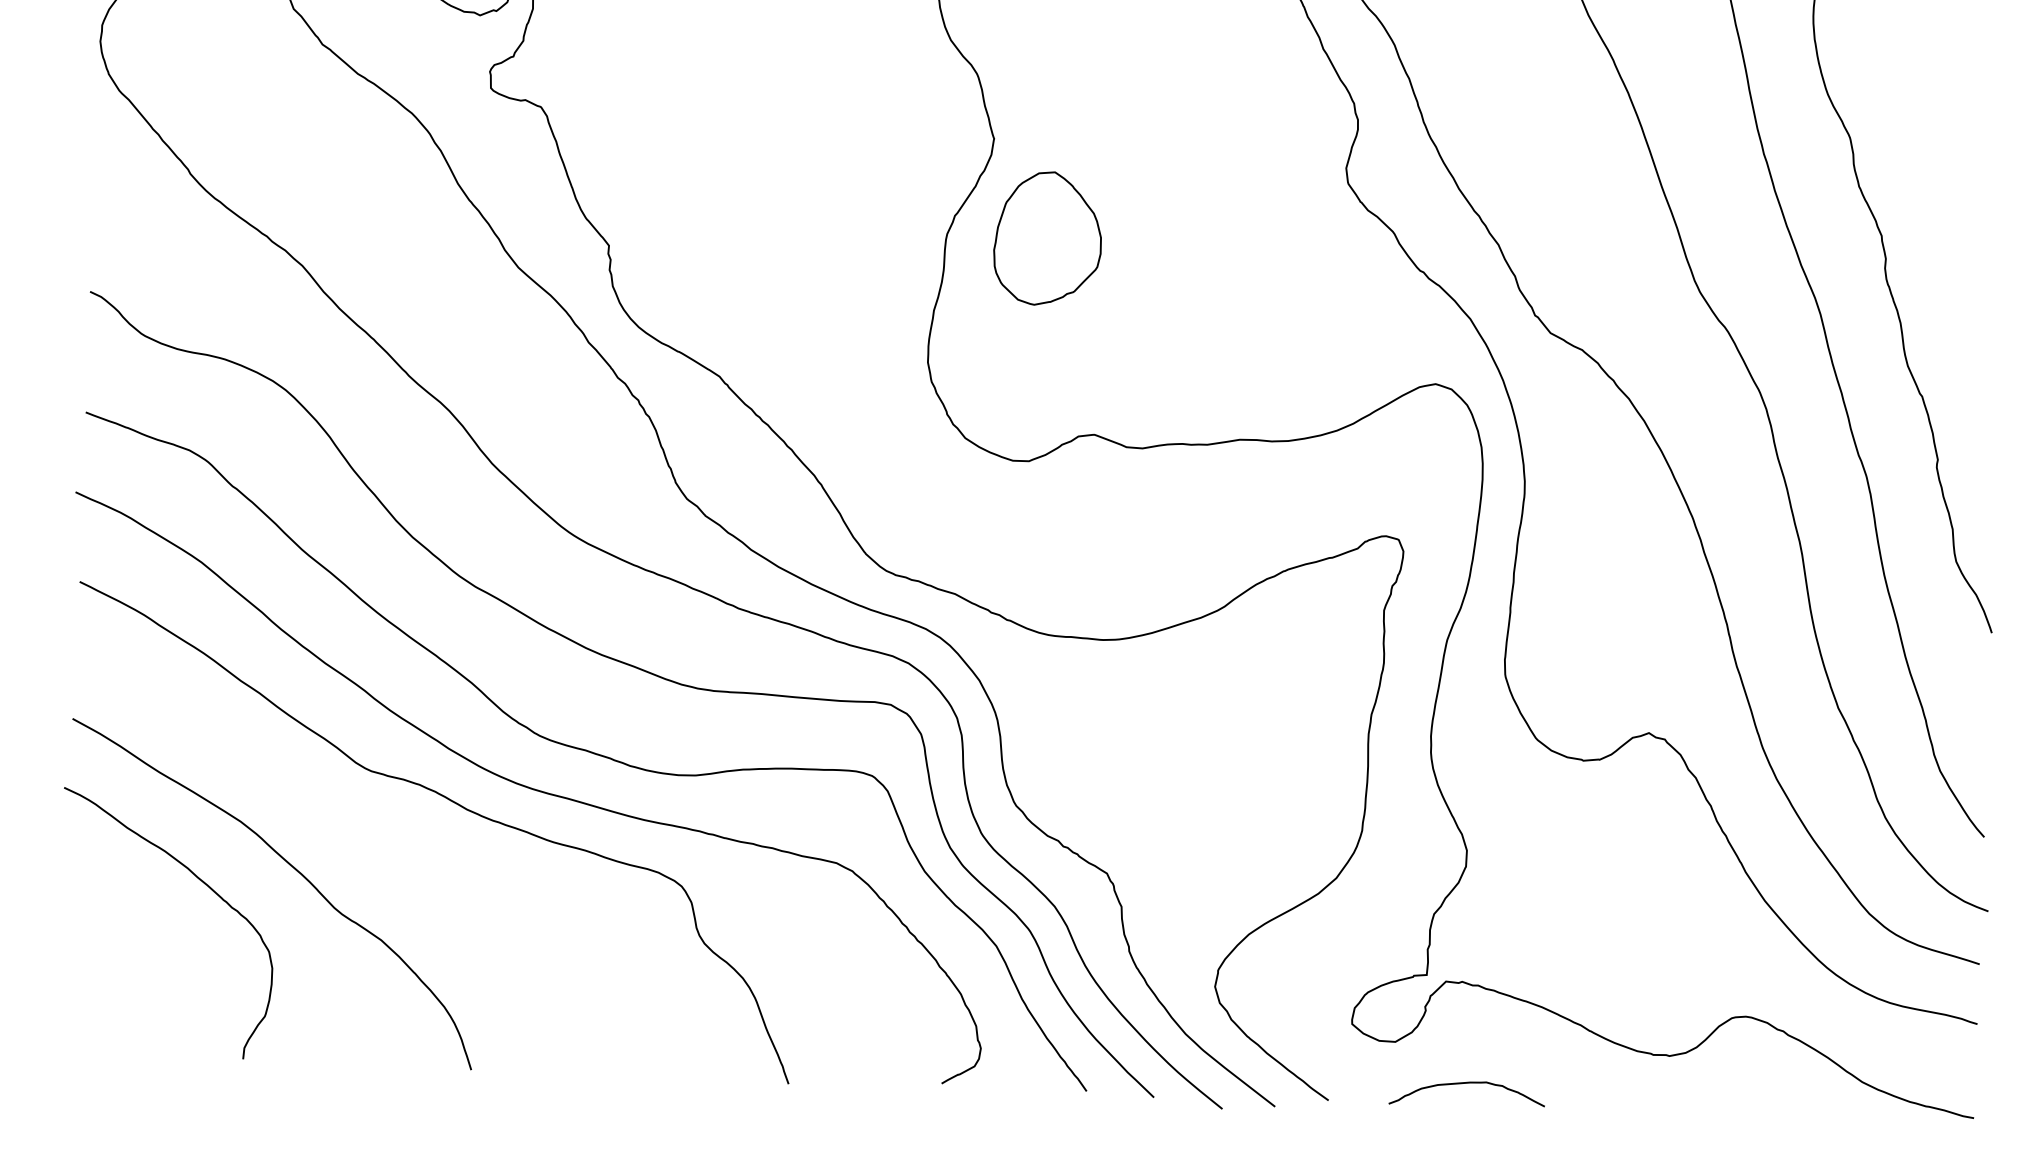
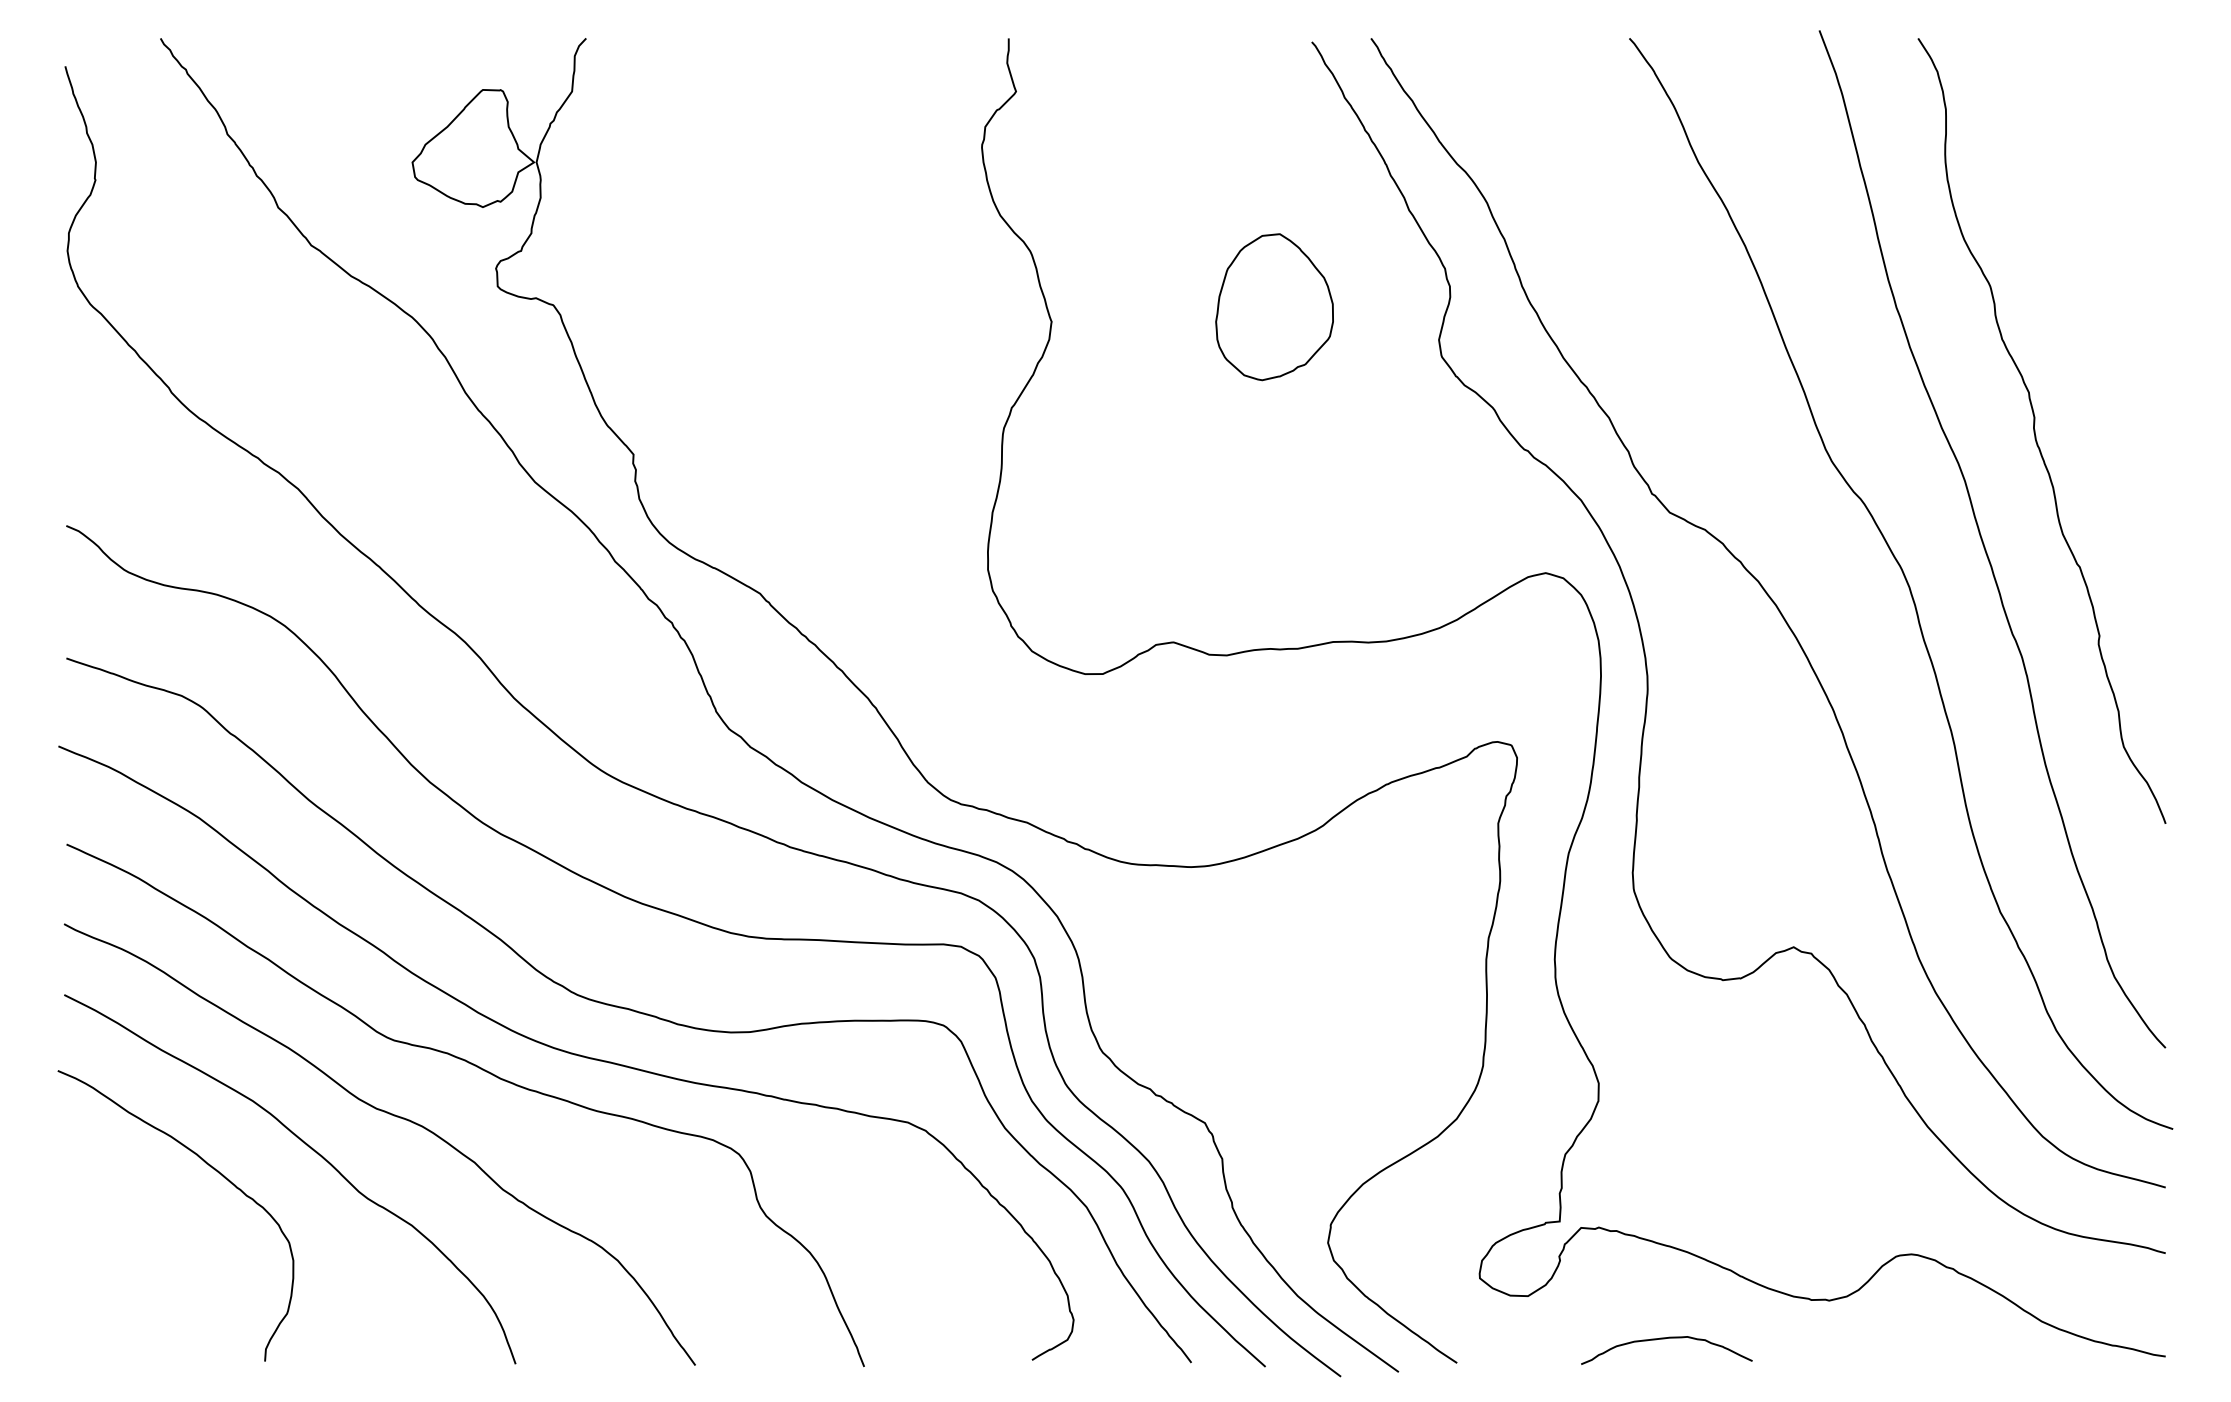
part: (1047, 238) -> (1274, 307), moved
curve: (366, 839) -> (391, 1115), added
curve: (1466, 1084) -> (1665, 1339), moved

